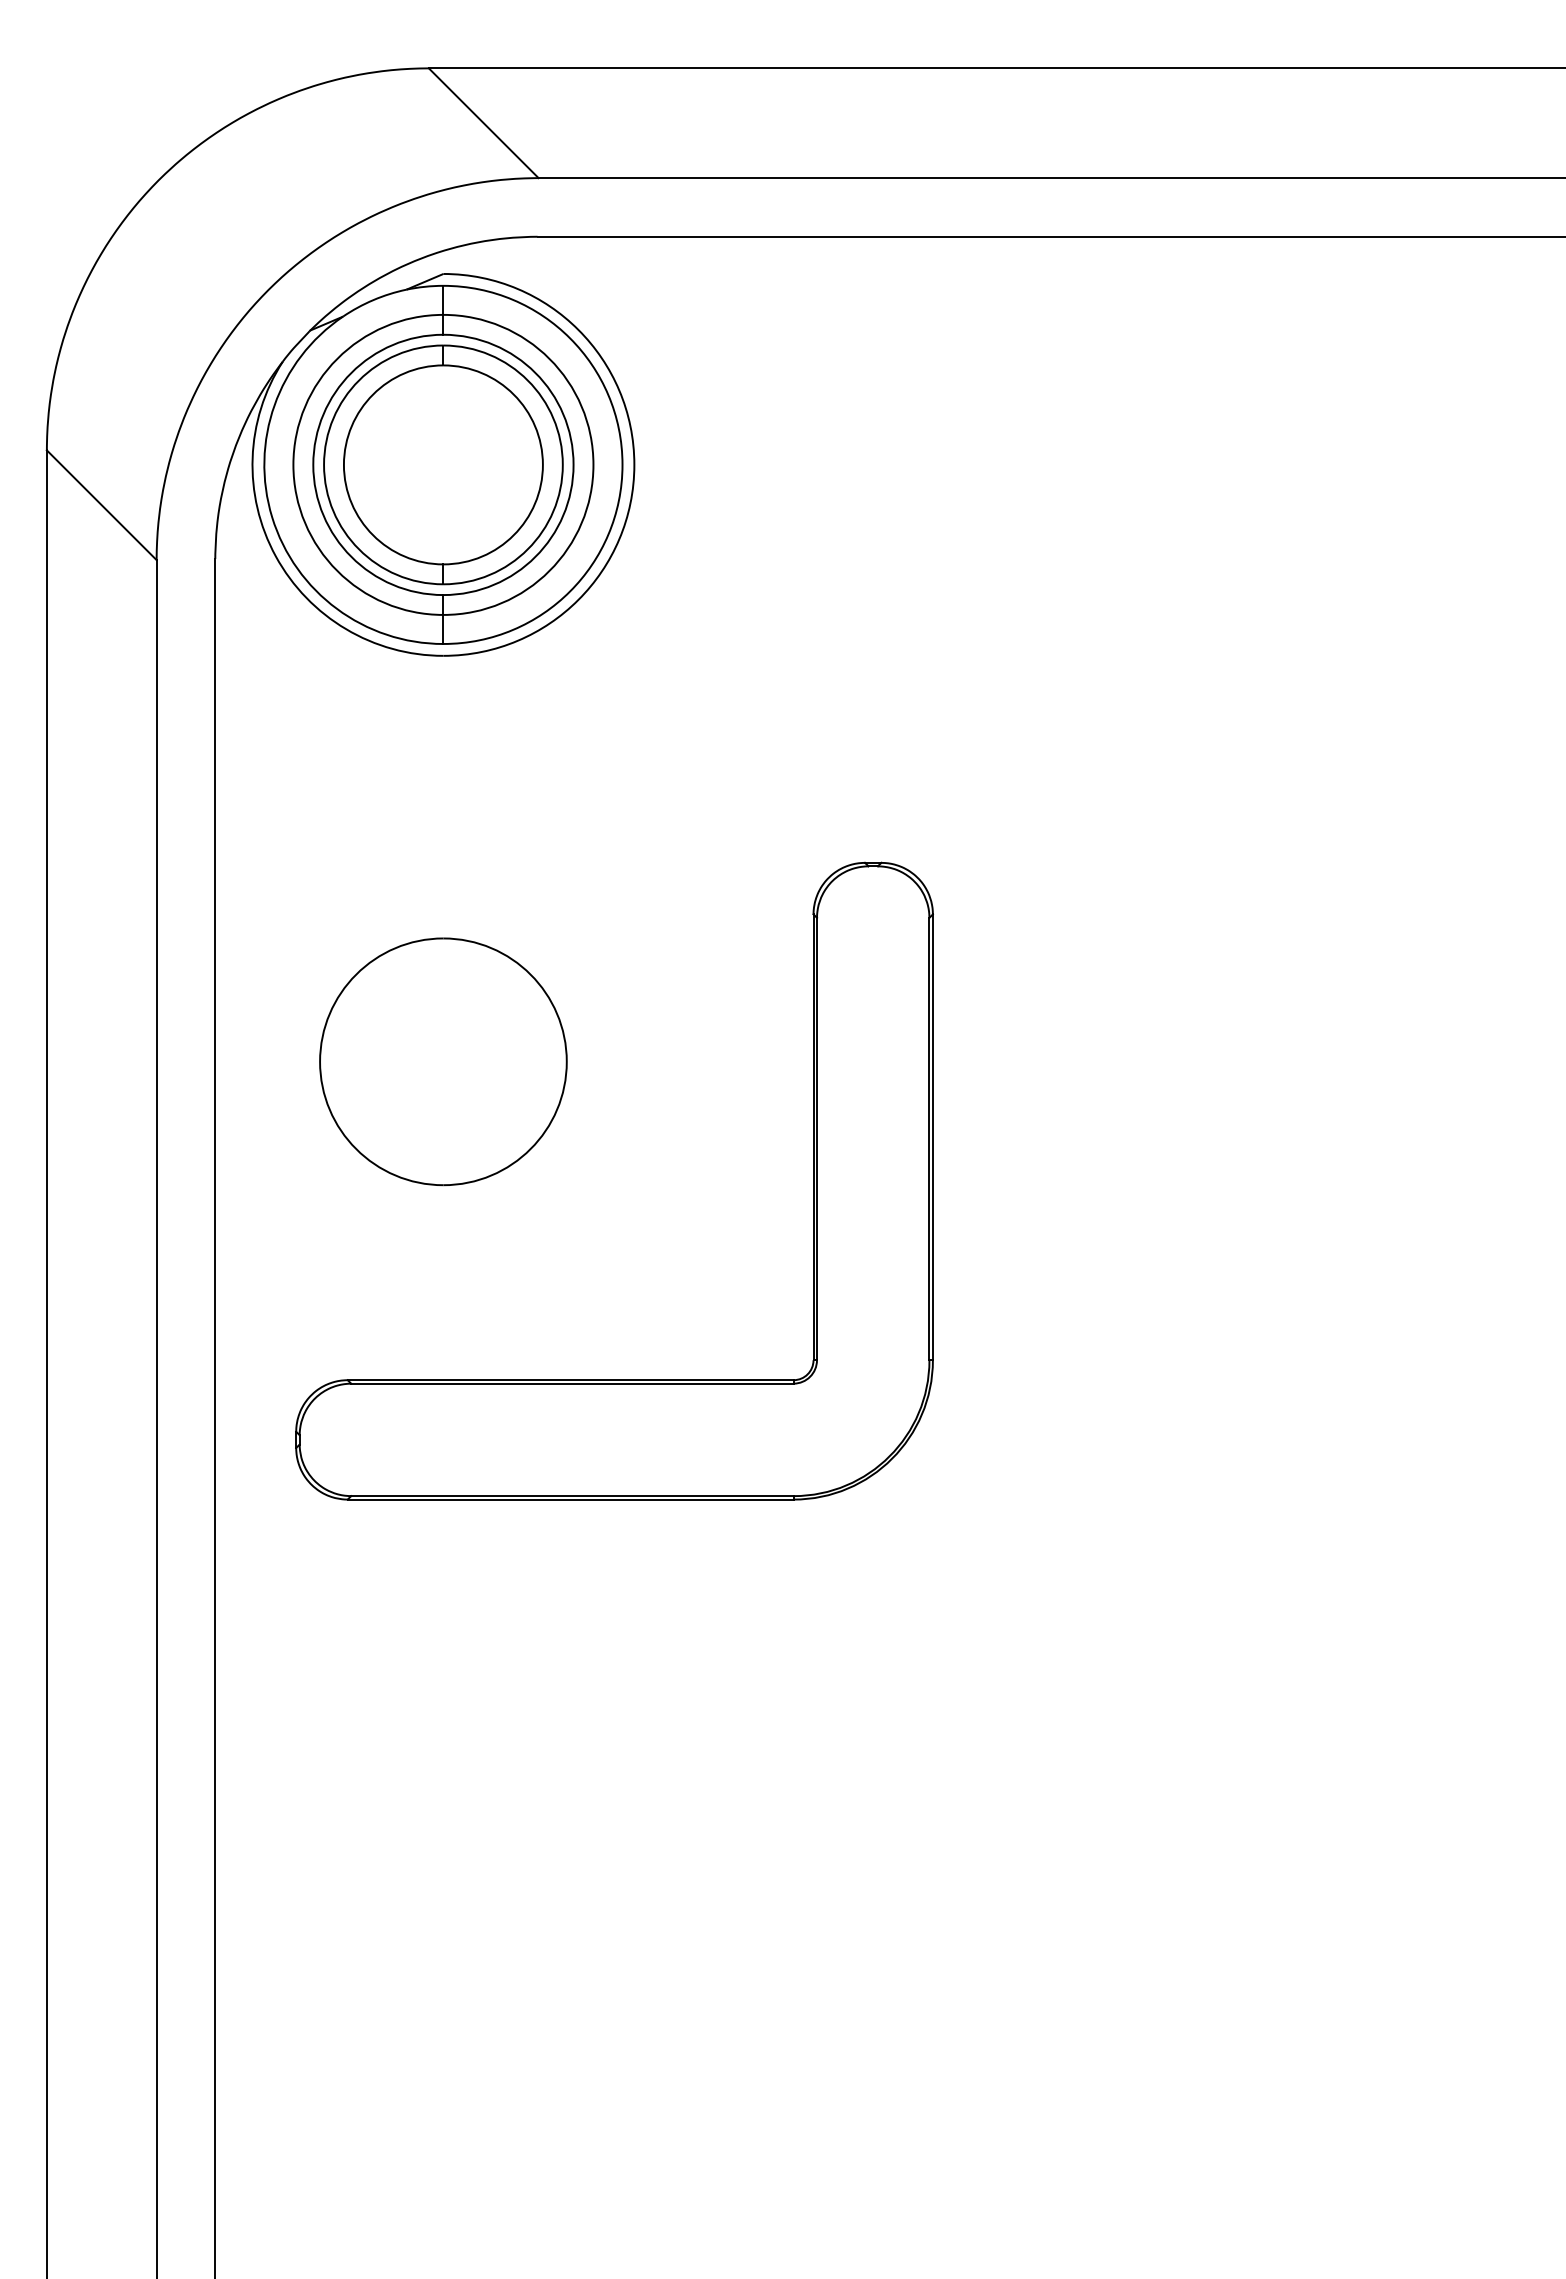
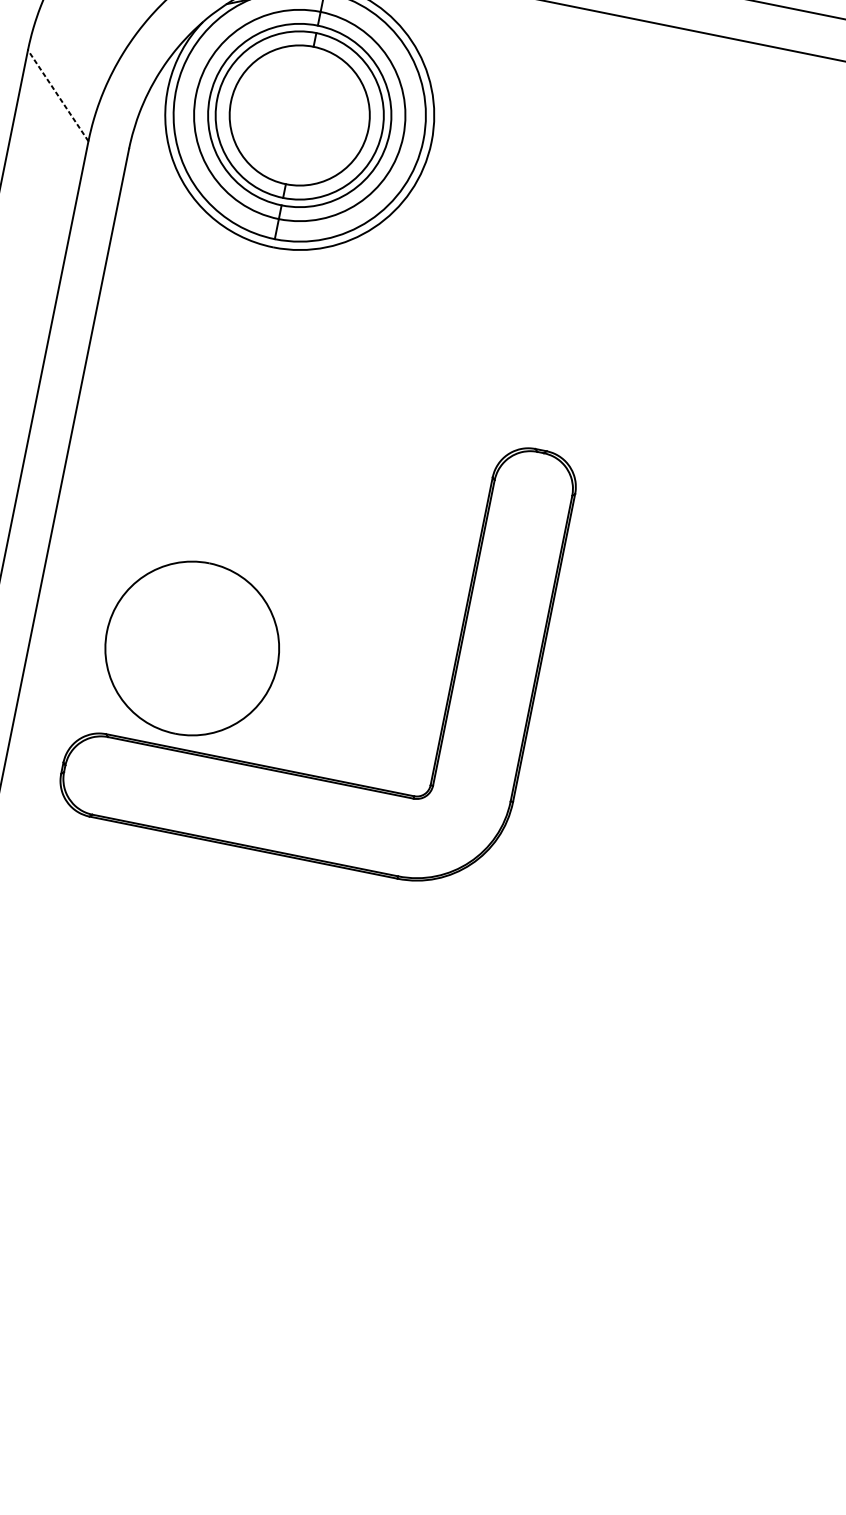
line: (101, 505) -> (58, 95), solid -> dashed
part: (443, 1061) -> (192, 648), moved

